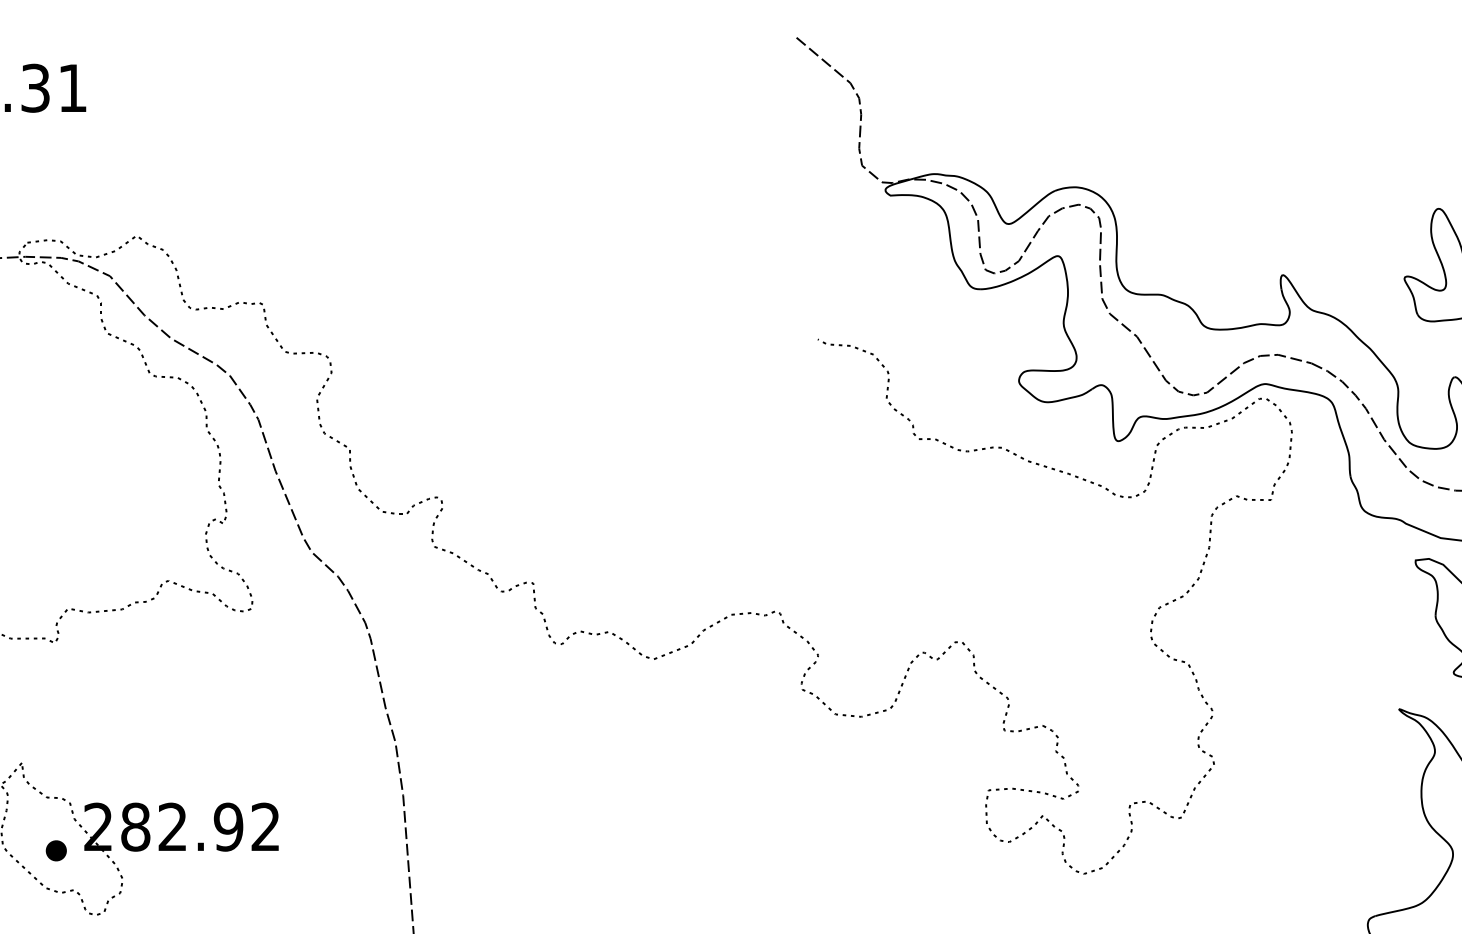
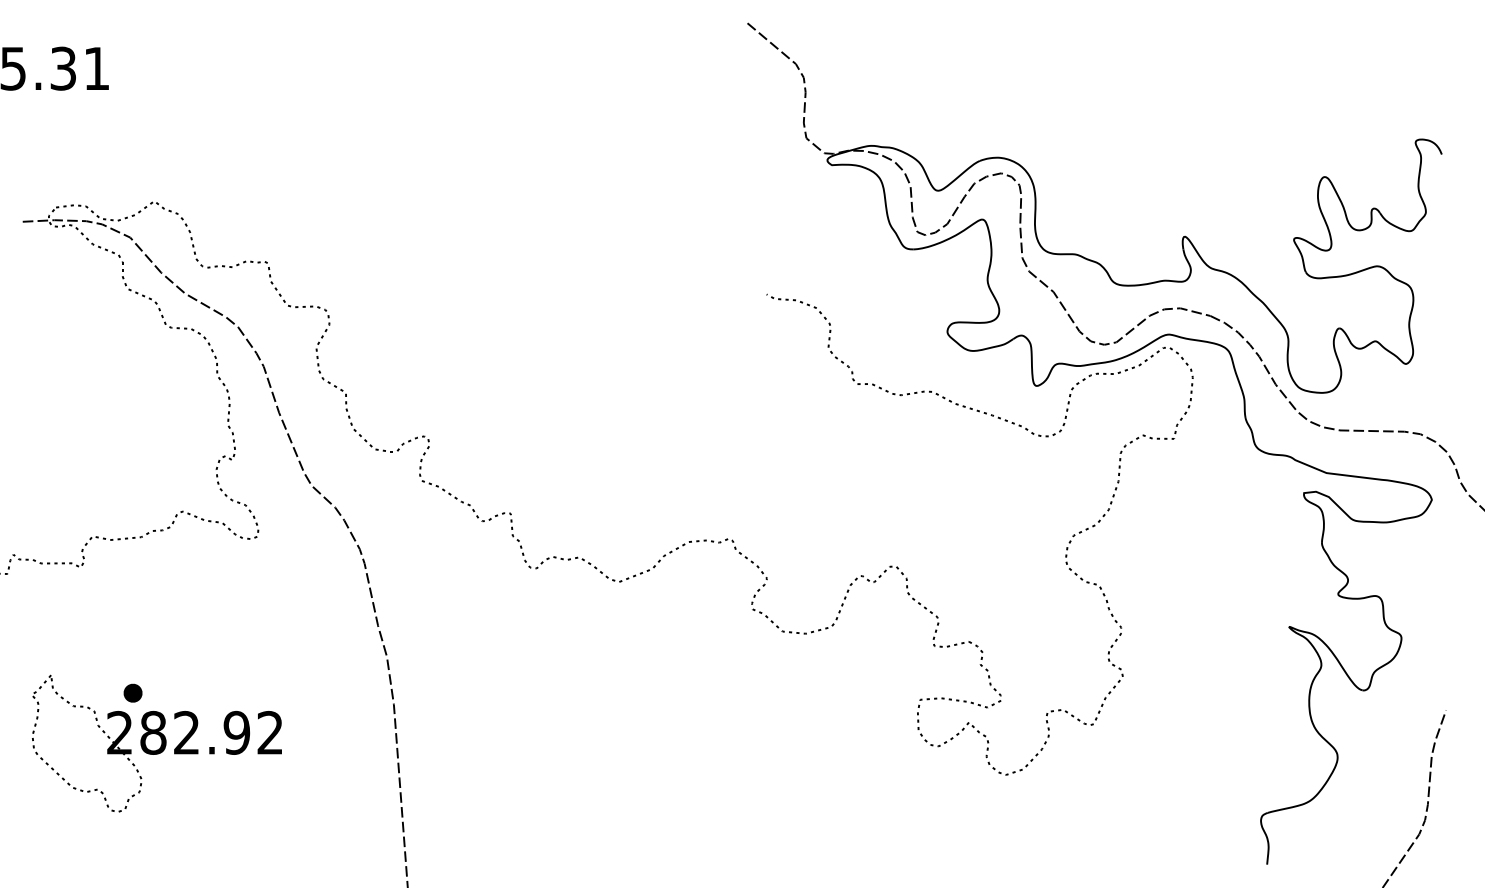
part: (55, 850) -> (132, 692), moved

